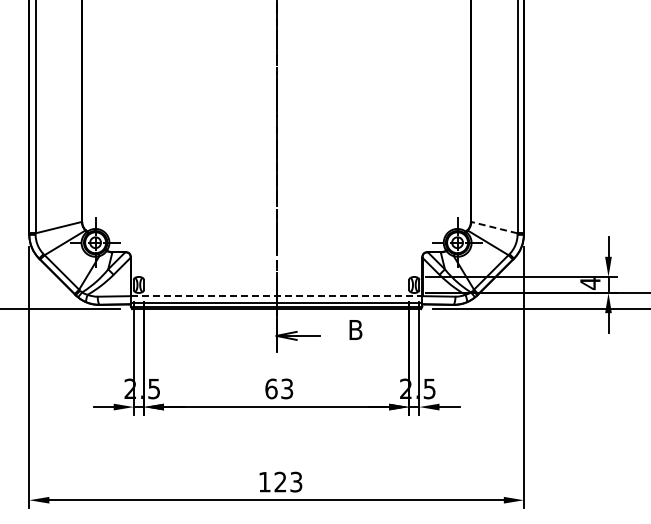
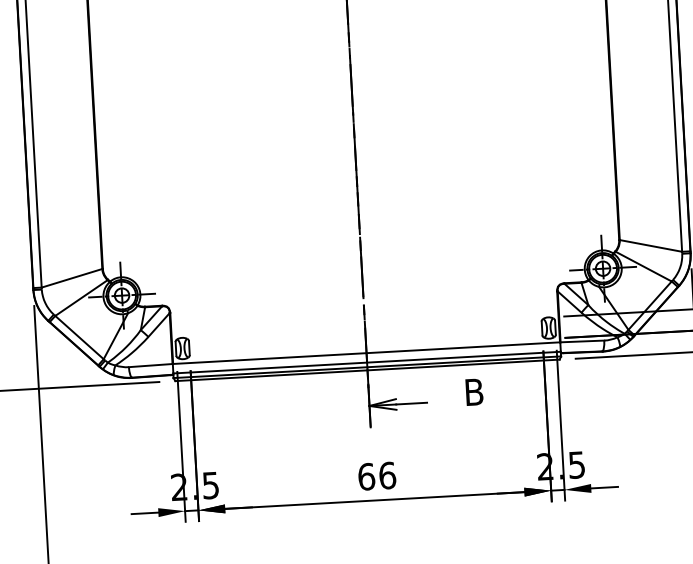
line: (494, 227) -> (651, 245), dashed -> solid
line: (276, 296) -> (366, 353), dashed -> solid
text: (287, 388) -> (387, 475), 63 -> 66

